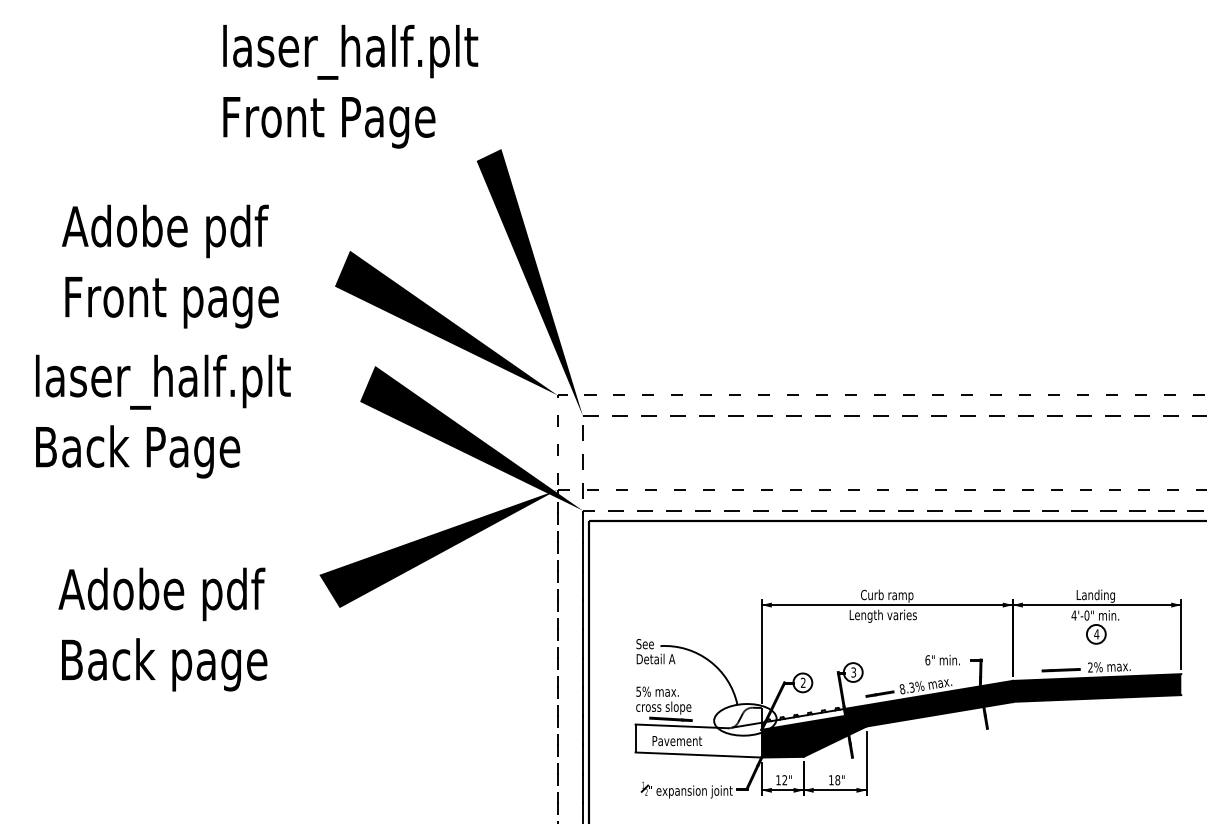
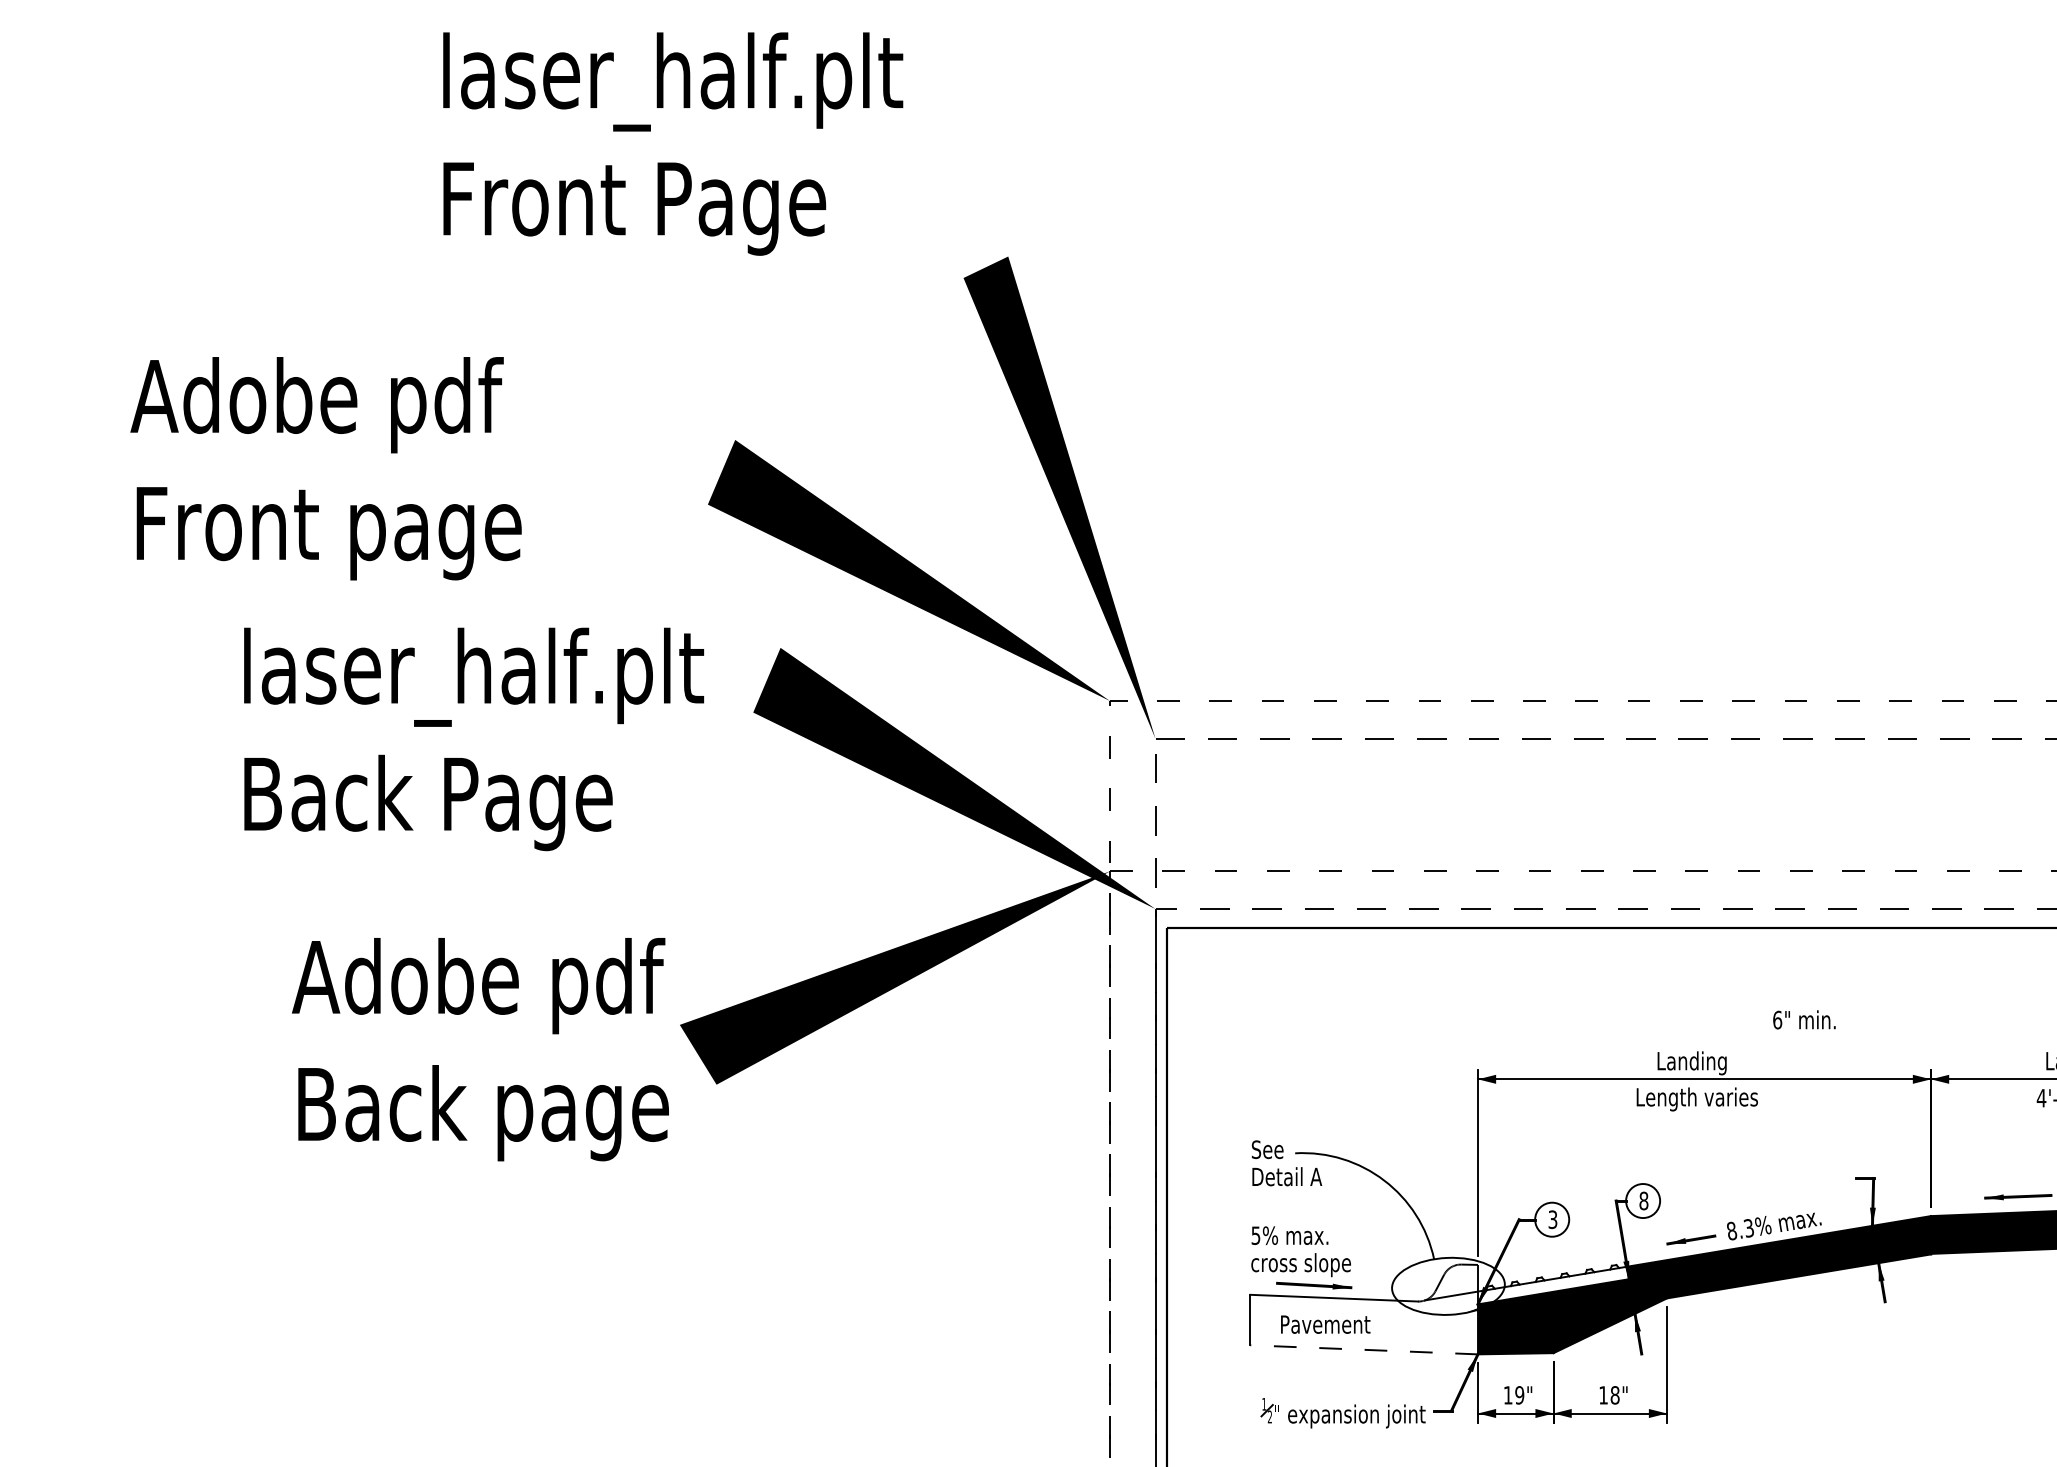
text: (350, 86) -> (672, 143), moved
text: (170, 266) -> (326, 468), moved
text: (163, 416) -> (474, 739), moved
text: (887, 595) -> (1704, 1062), Curb ramp -> Landing
text: (162, 629) -> (479, 1049), moved
text: (942, 660) -> (1804, 1020), moved
text: (853, 672) -> (1643, 1200), 3 -> 8
text: (803, 683) -> (1553, 1220), 2 -> 3
line: (698, 755) -> (1363, 1350), solid -> dashed
text: (784, 780) -> (1519, 1395), 12" -> 19"

